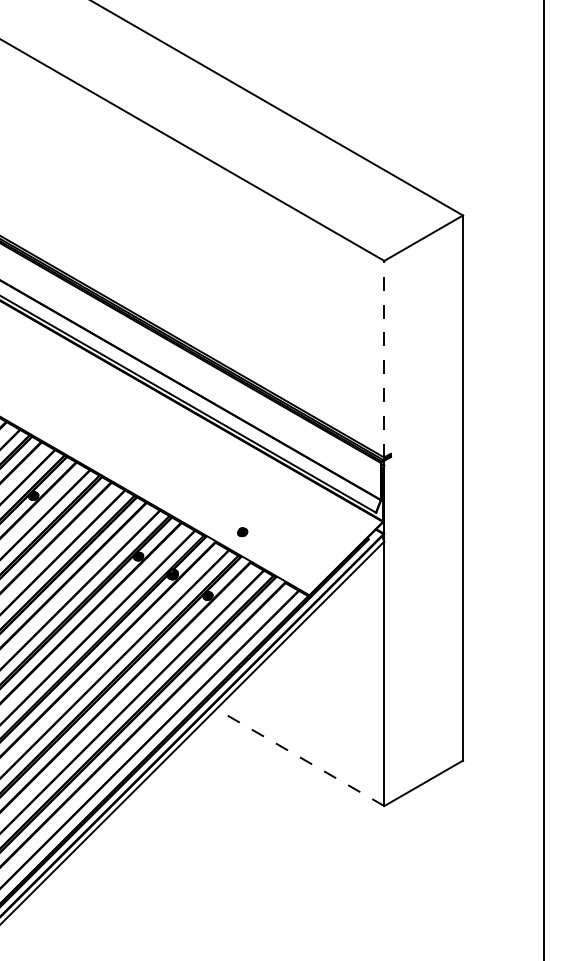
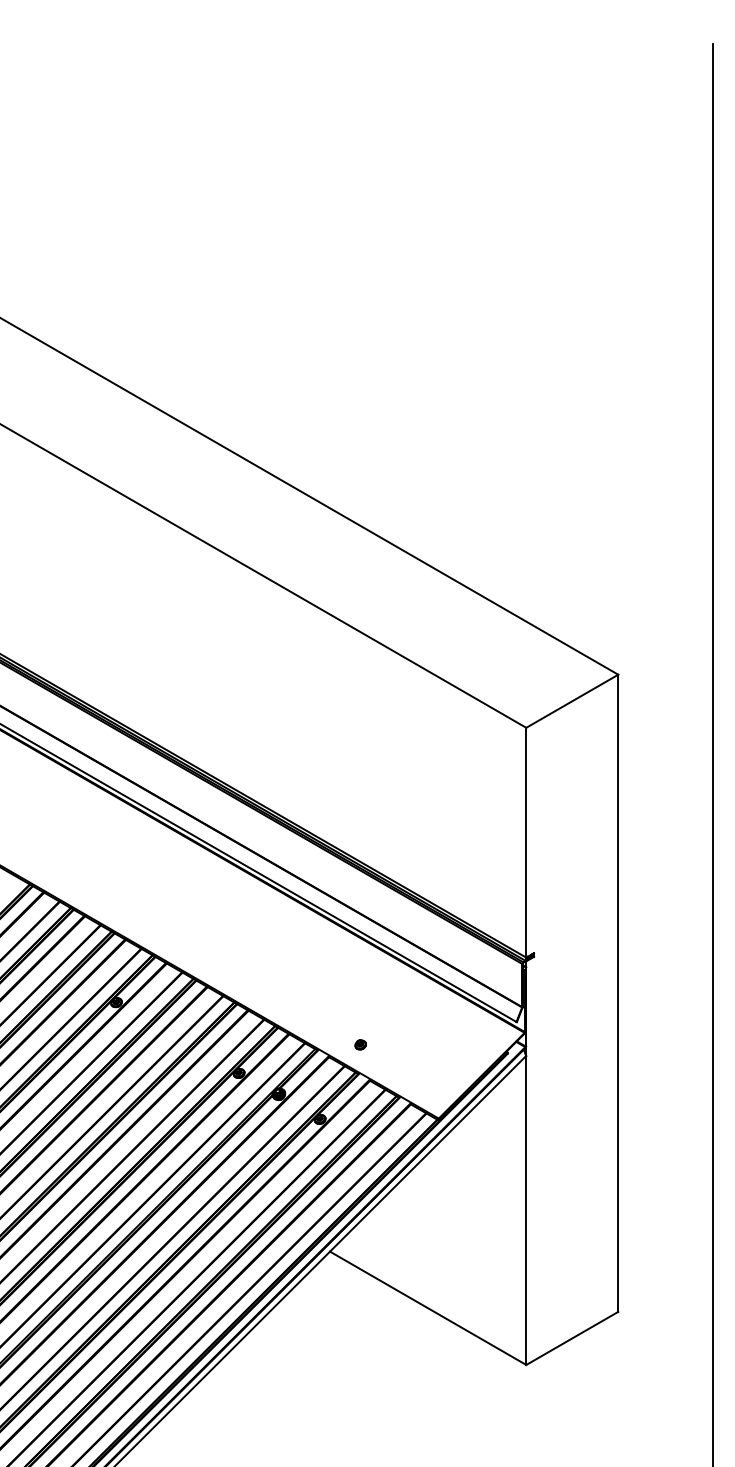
line: (384, 359) -> (526, 842), dashed -> solid
line: (299, 757) -> (427, 1308), dashed -> solid

